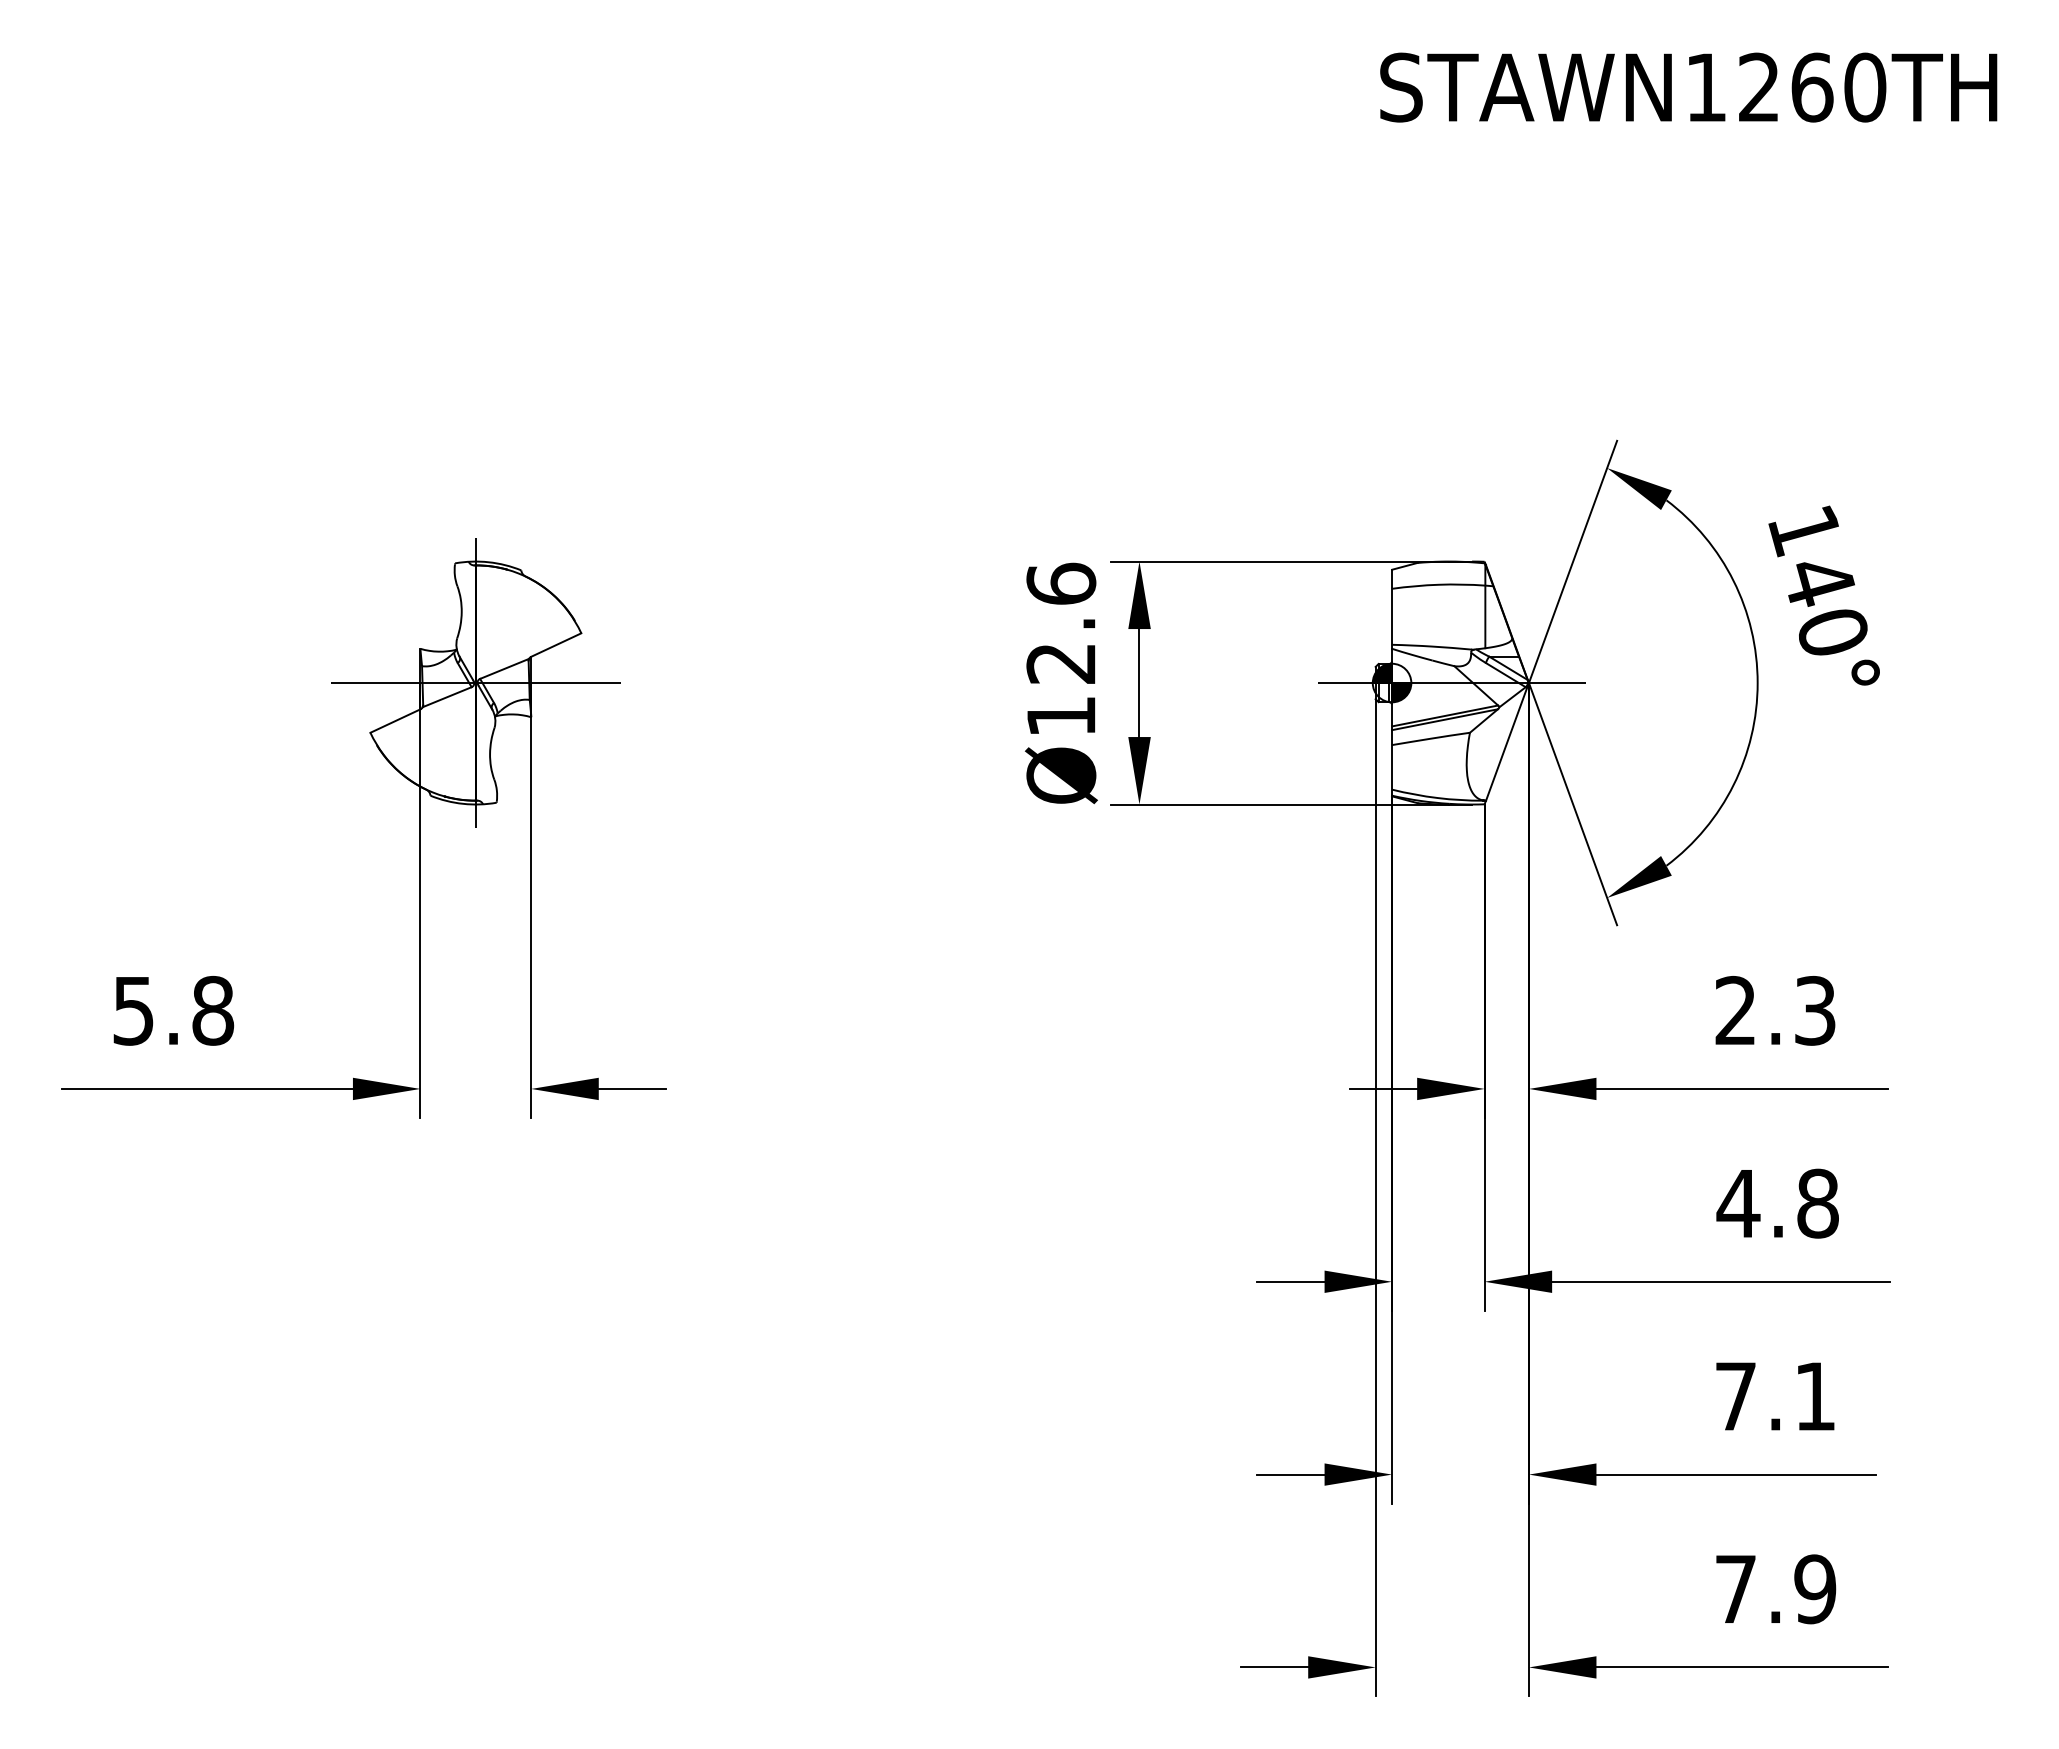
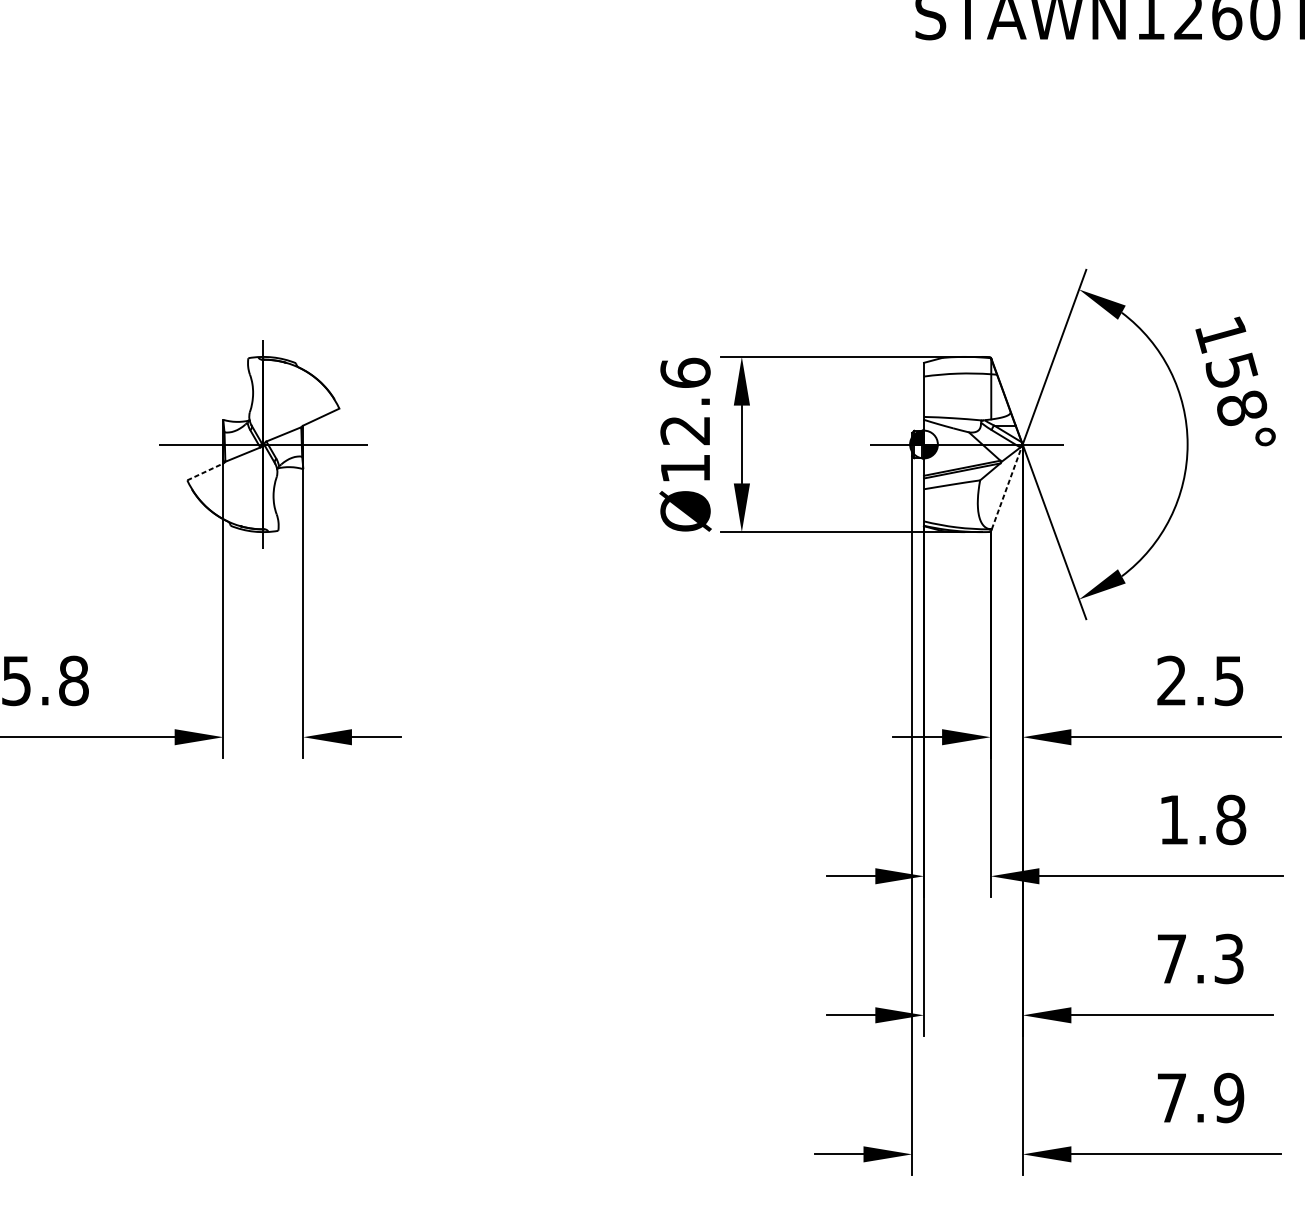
text: (1824, 606) -> (1235, 389), 140° -> 158°
line: (395, 721) -> (205, 472), solid -> dashed
line: (1507, 741) -> (1007, 486), solid -> dashed
text: (1815, 1010) -> (1229, 680), 2.3 -> 2.5
text: (1738, 1203) -> (1173, 819), 4.8 -> 1.8
text: (1815, 1396) -> (1229, 958), 7.1 -> 7.3

